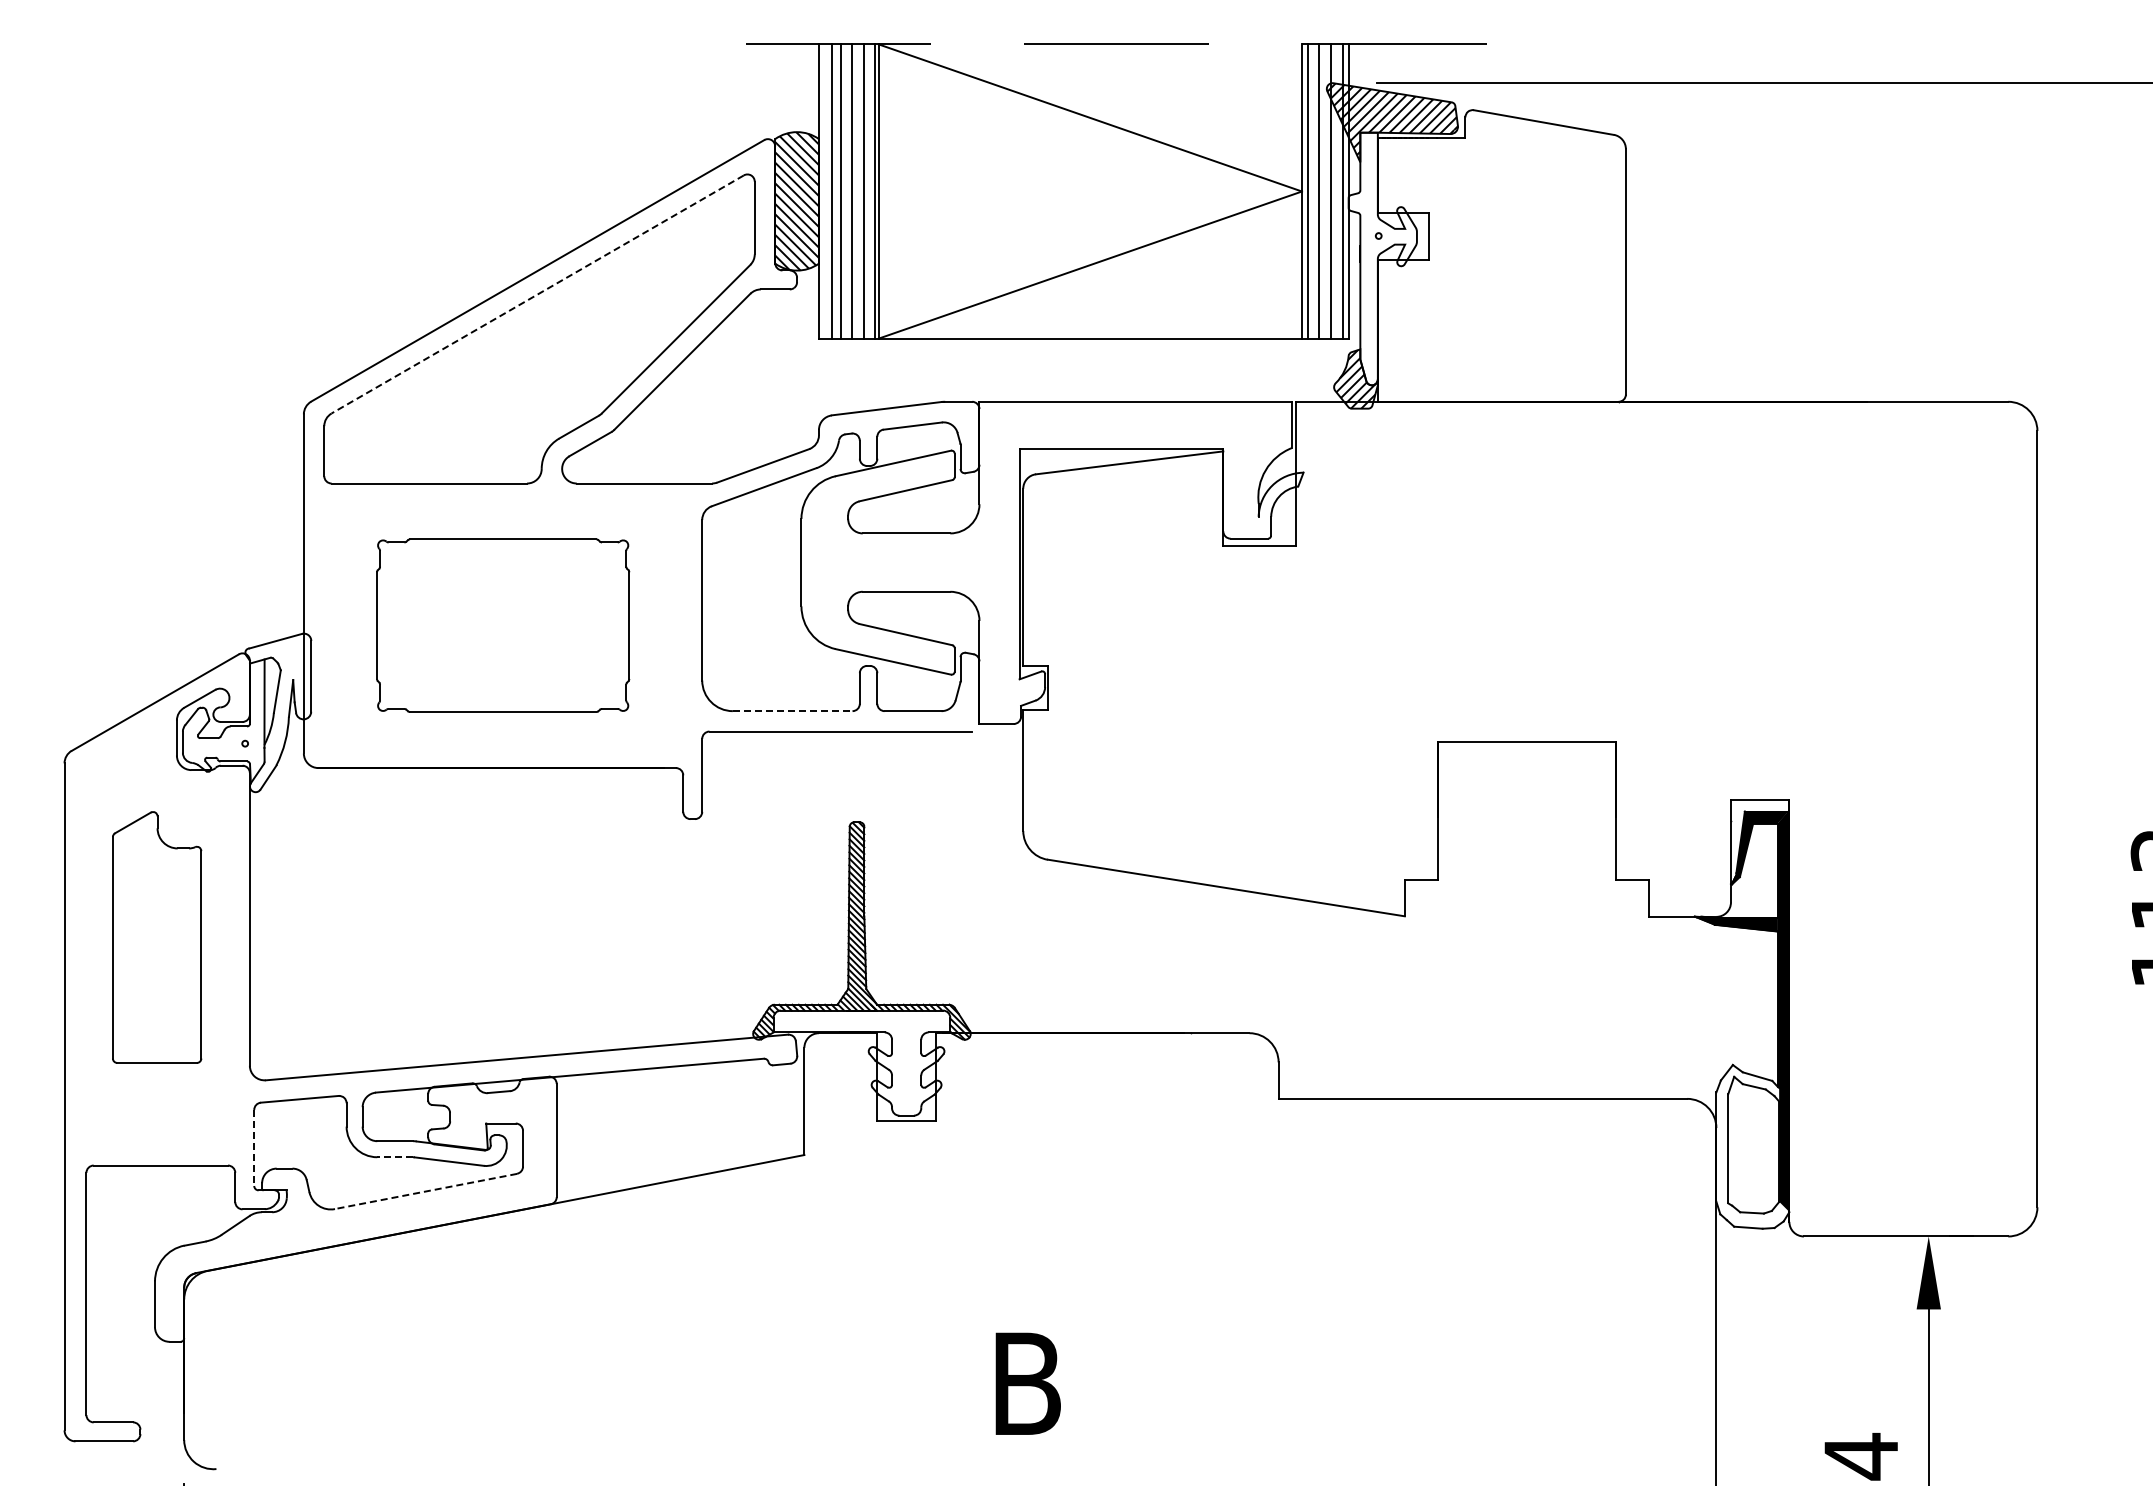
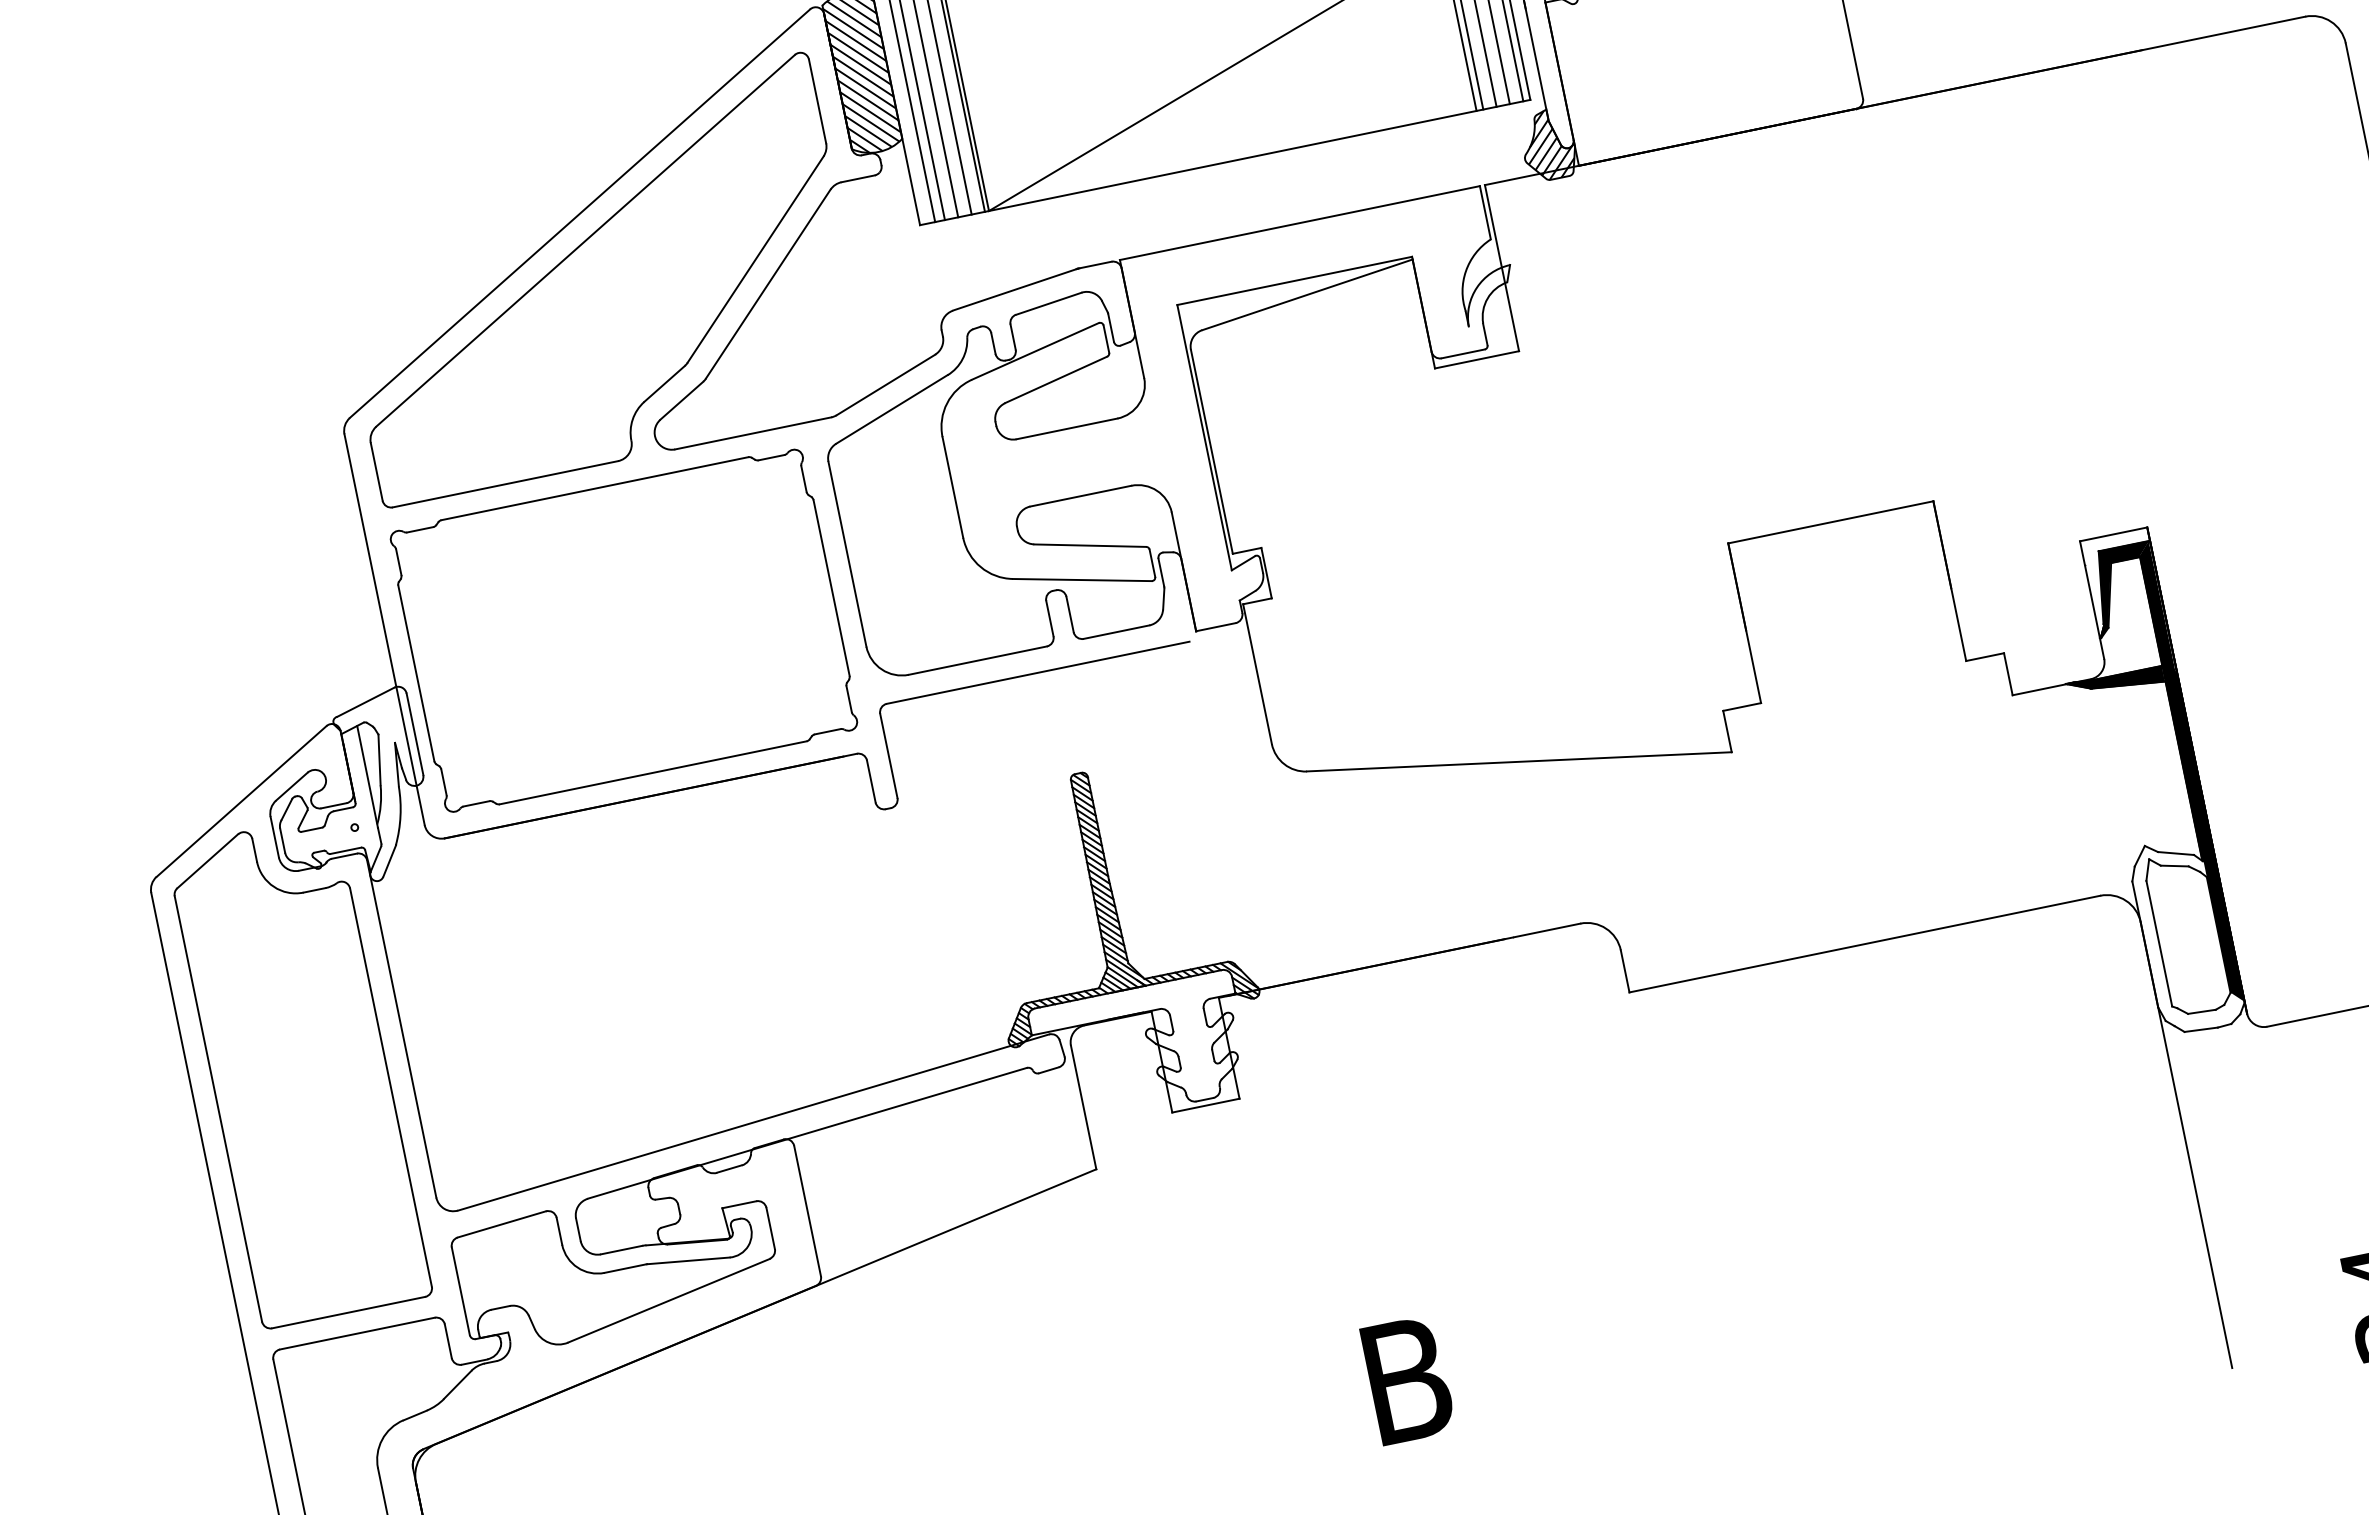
line: (537, 294) -> (585, 240), dashed -> solid
part: (503, 625) -> (624, 630), size x1.43
line: (792, 711) -> (977, 661), dashed -> solid
part: (156, 937) -> (298, 1071), size x1.67
line: (254, 1148) -> (461, 1291), dashed -> solid
line: (395, 1157) -> (625, 1268), dashed -> solid
line: (426, 1191) -> (669, 1300), dashed -> solid

